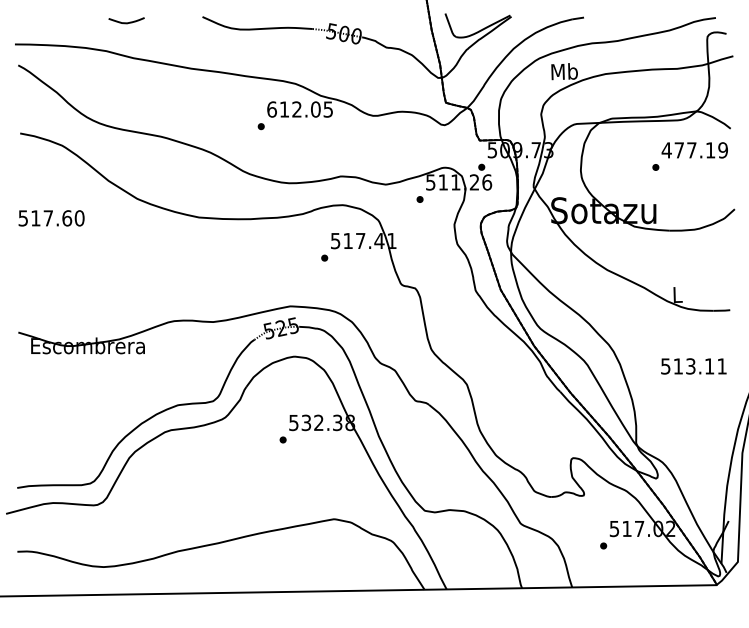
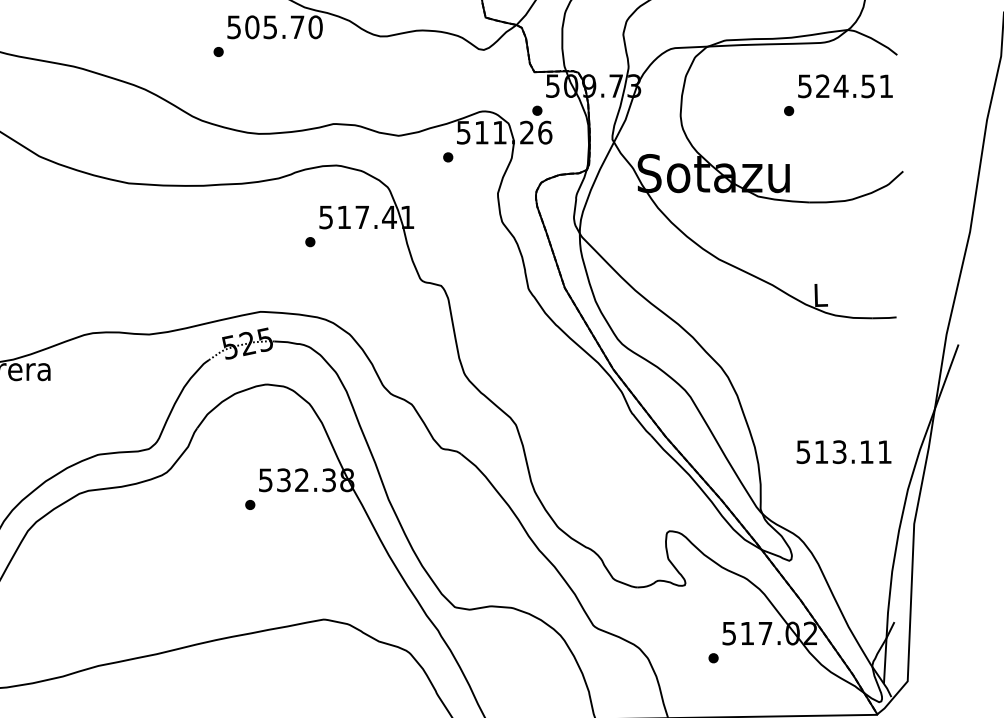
text: (300, 109) -> (275, 27), 612.05 -> 505.70
text: (694, 150) -> (844, 86), 477.19 -> 524.51
text: (693, 366) -> (843, 452), moved

